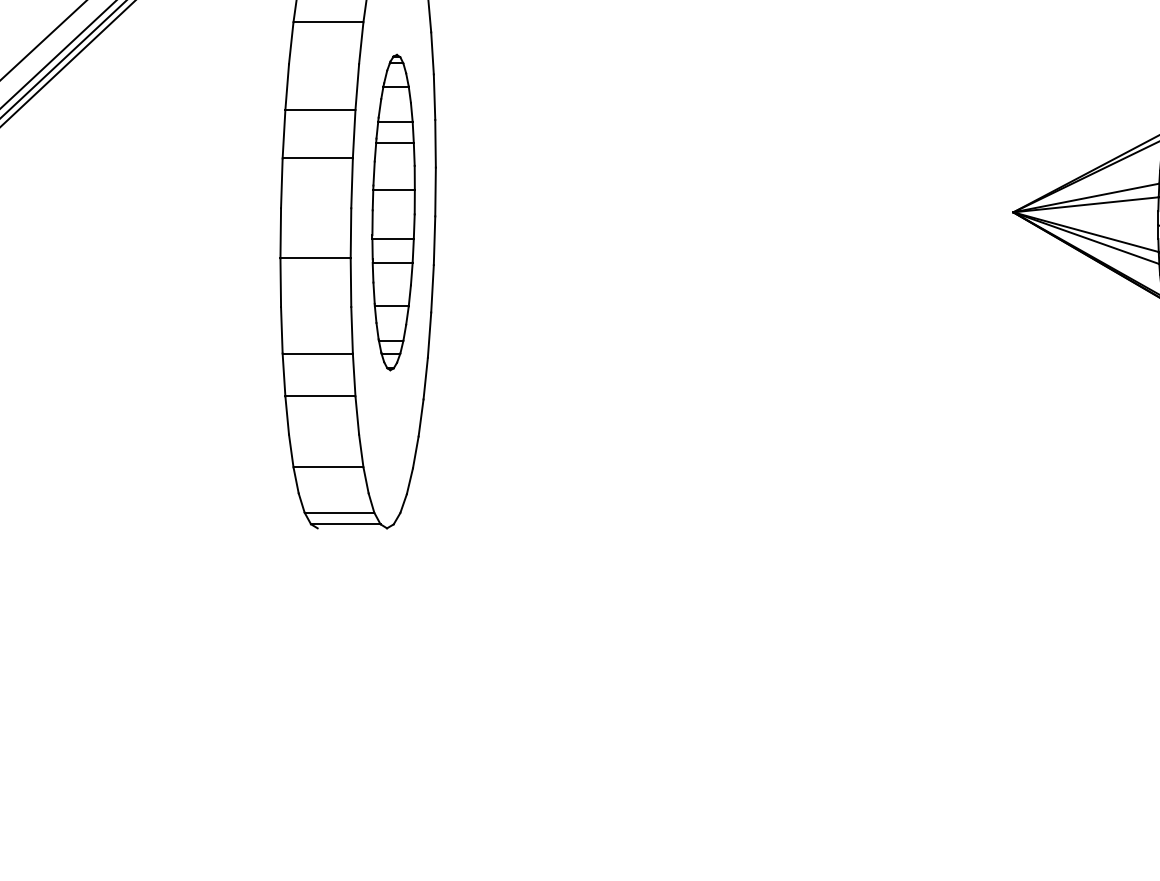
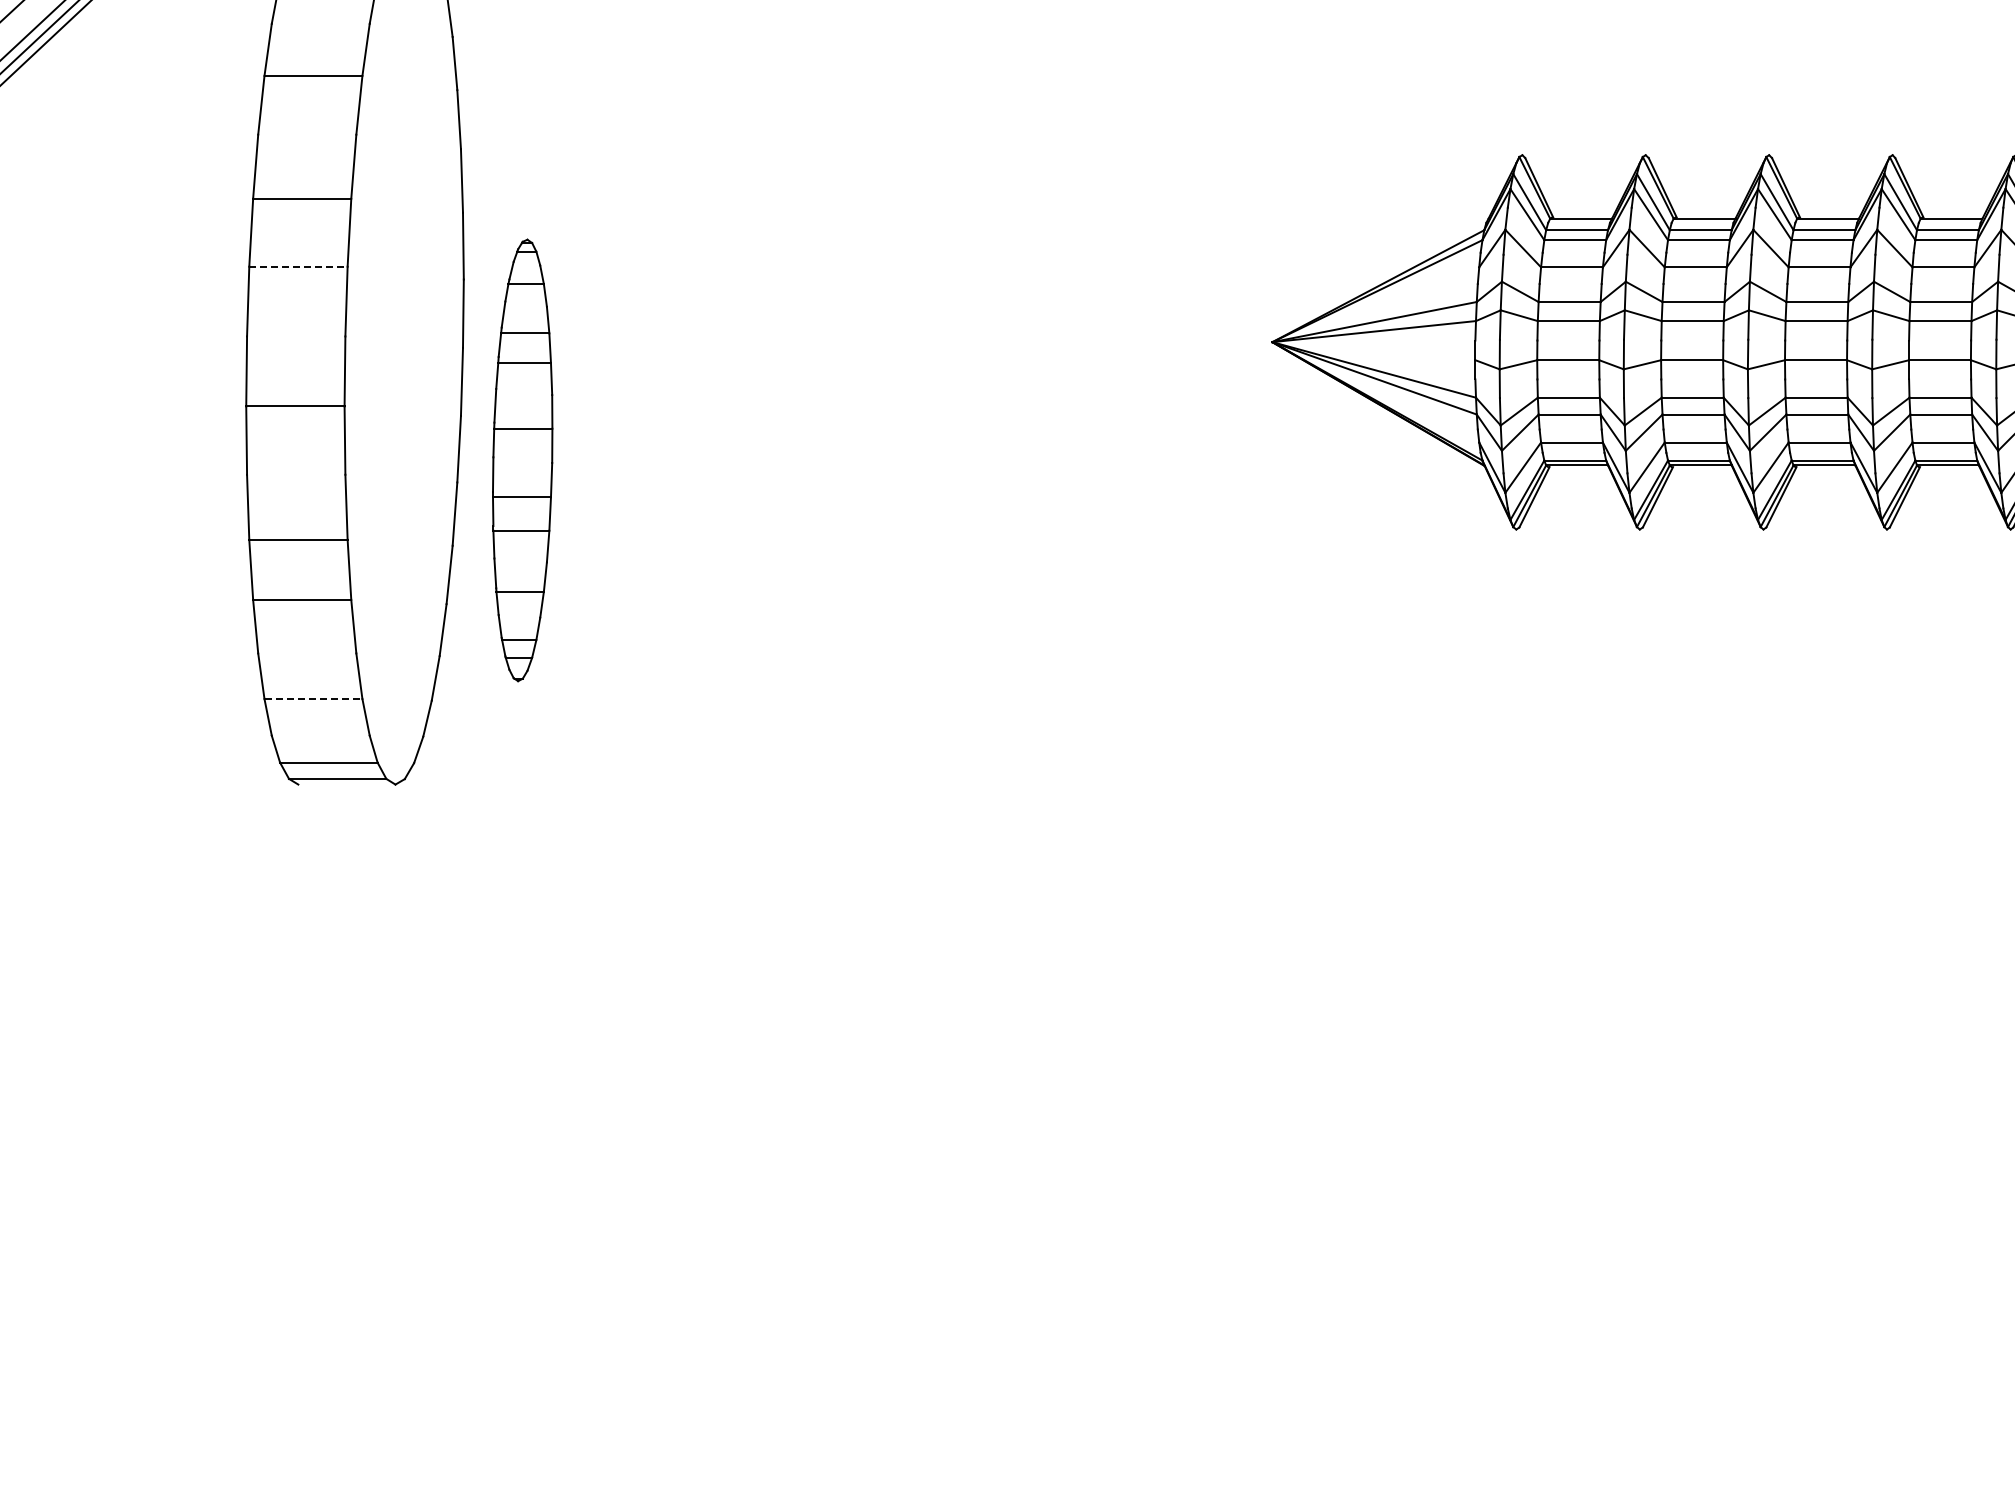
line: (317, 158) -> (298, 266), solid -> dashed
part: (393, 212) -> (522, 460), moved
line: (328, 467) -> (313, 699), solid -> dashed

